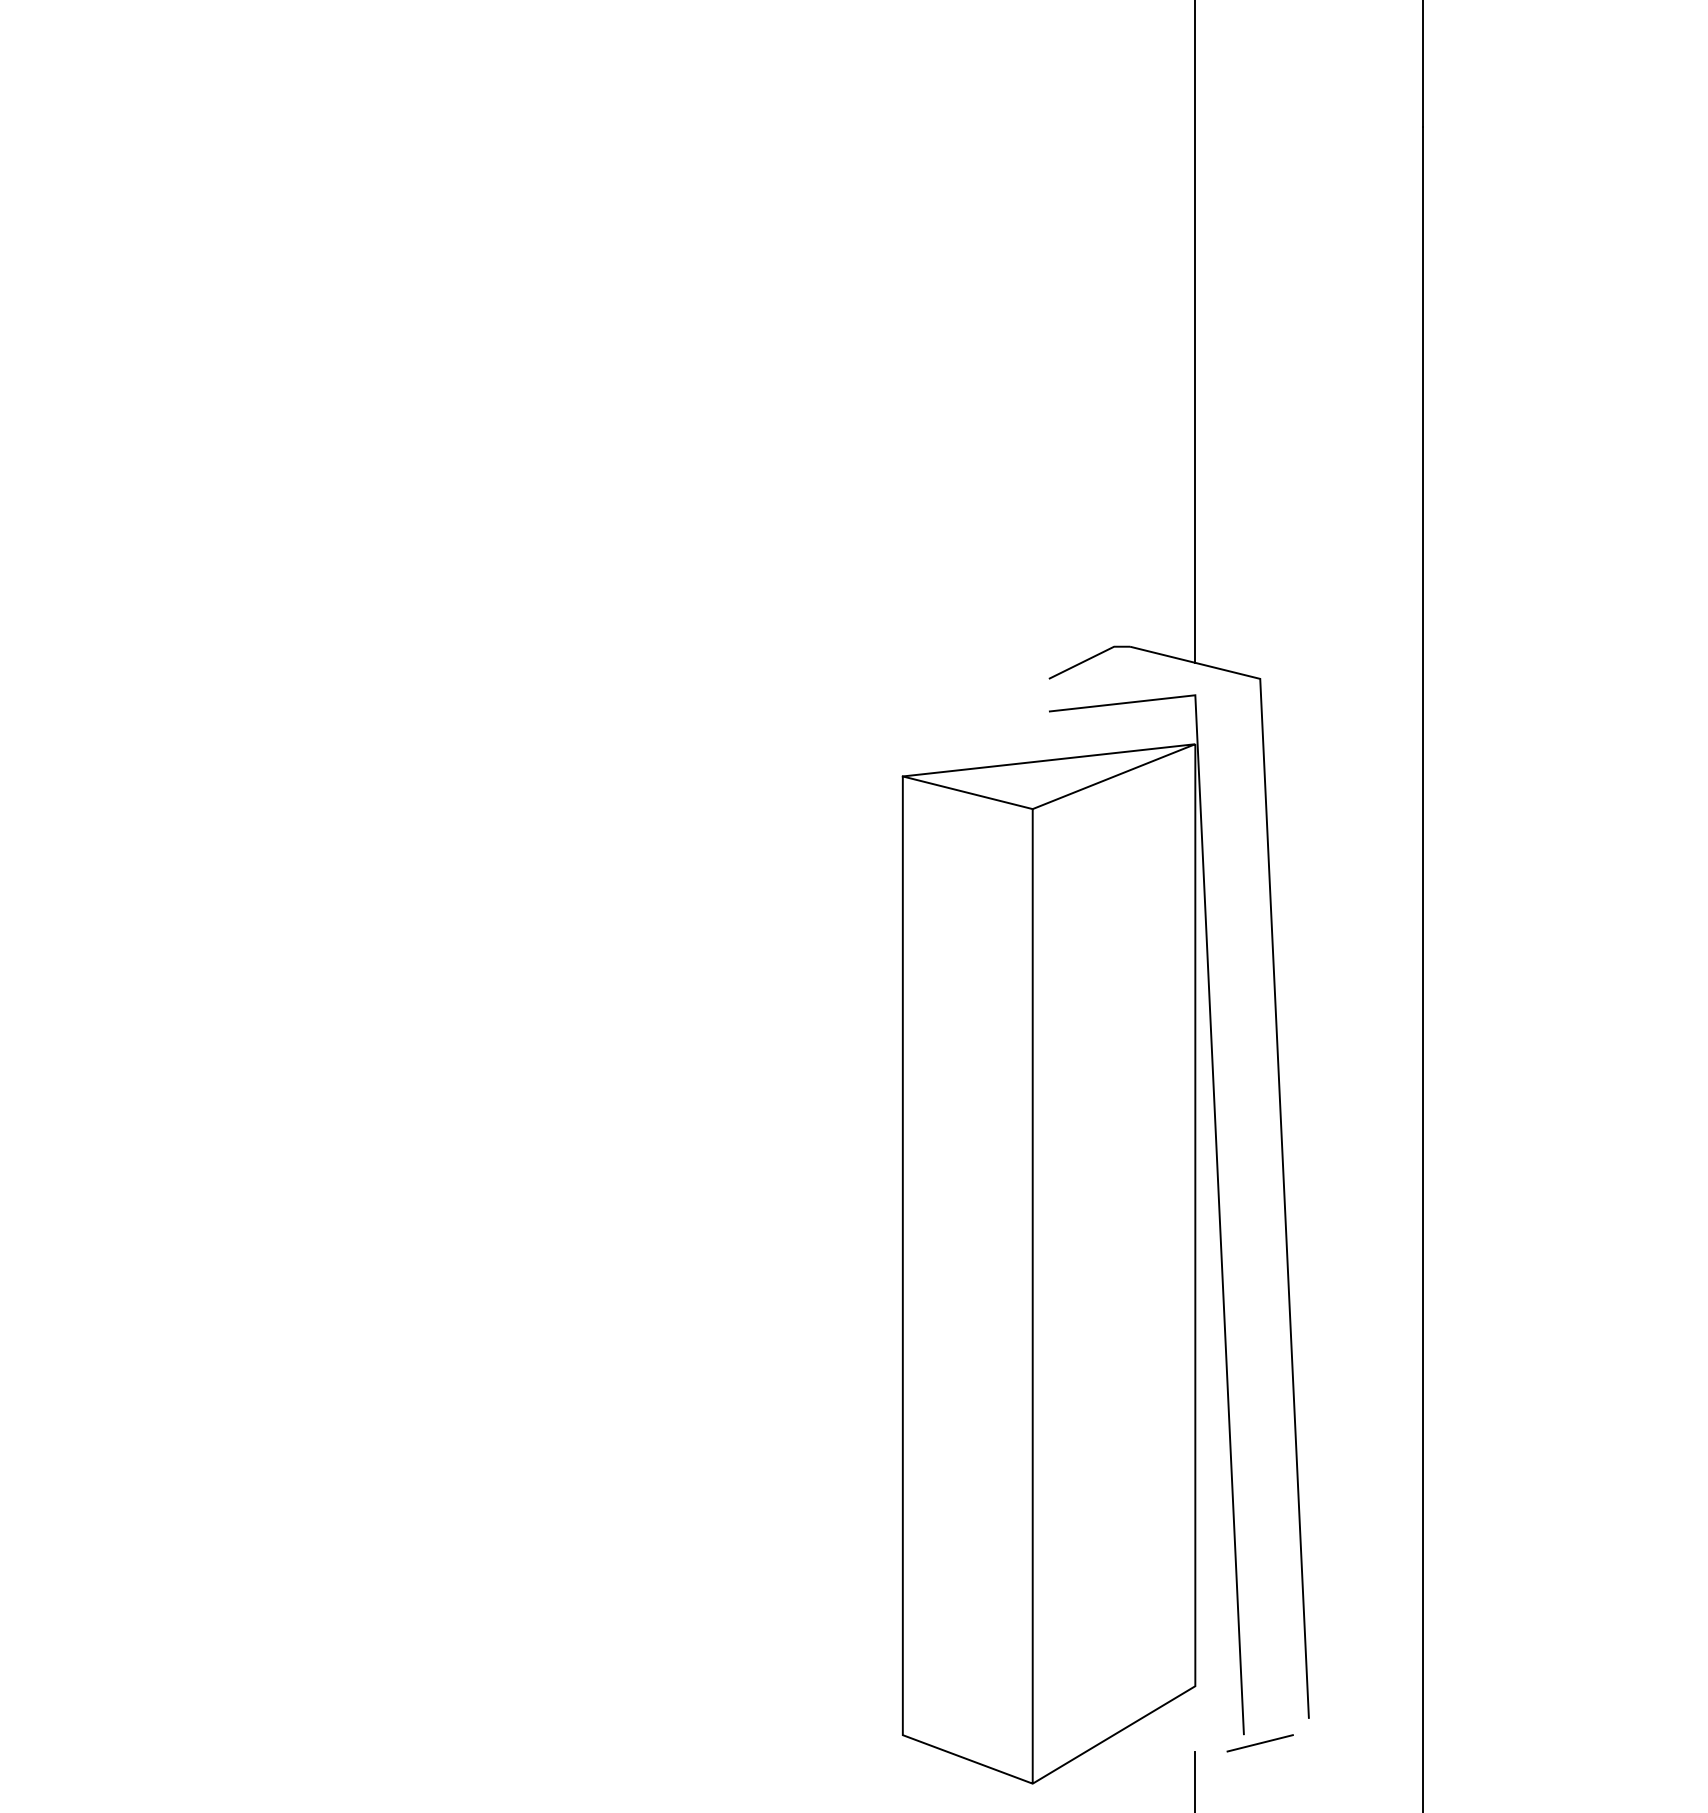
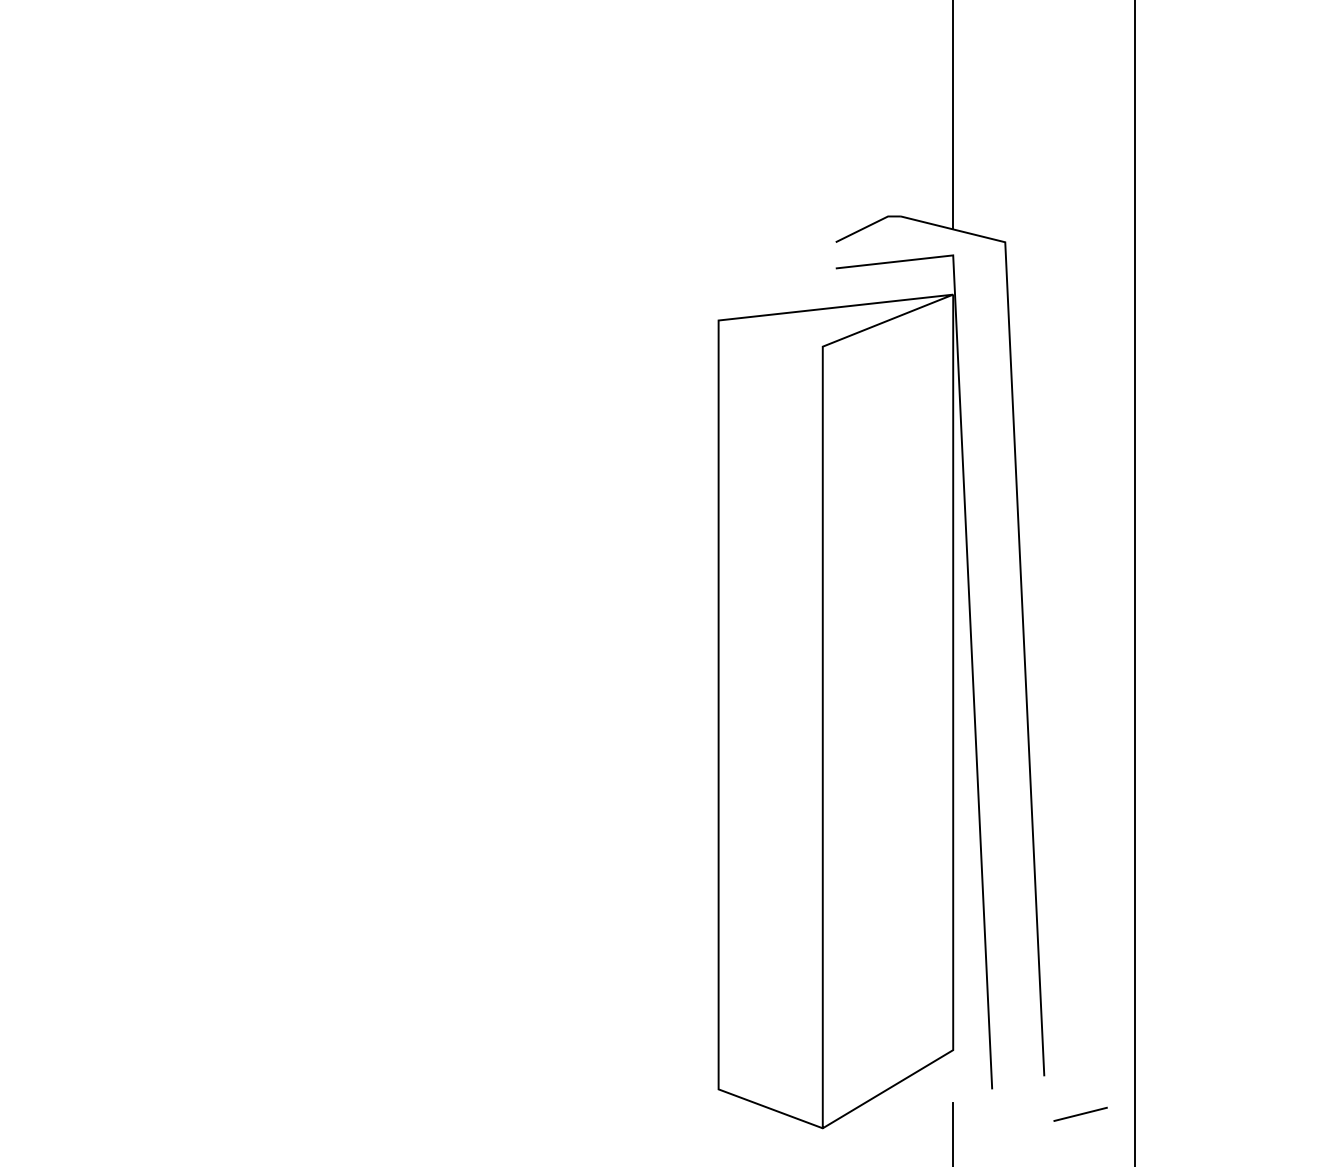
line: (967, 792) -> (770, 333), removed
line: (1259, 1743) -> (1080, 1114), moved

